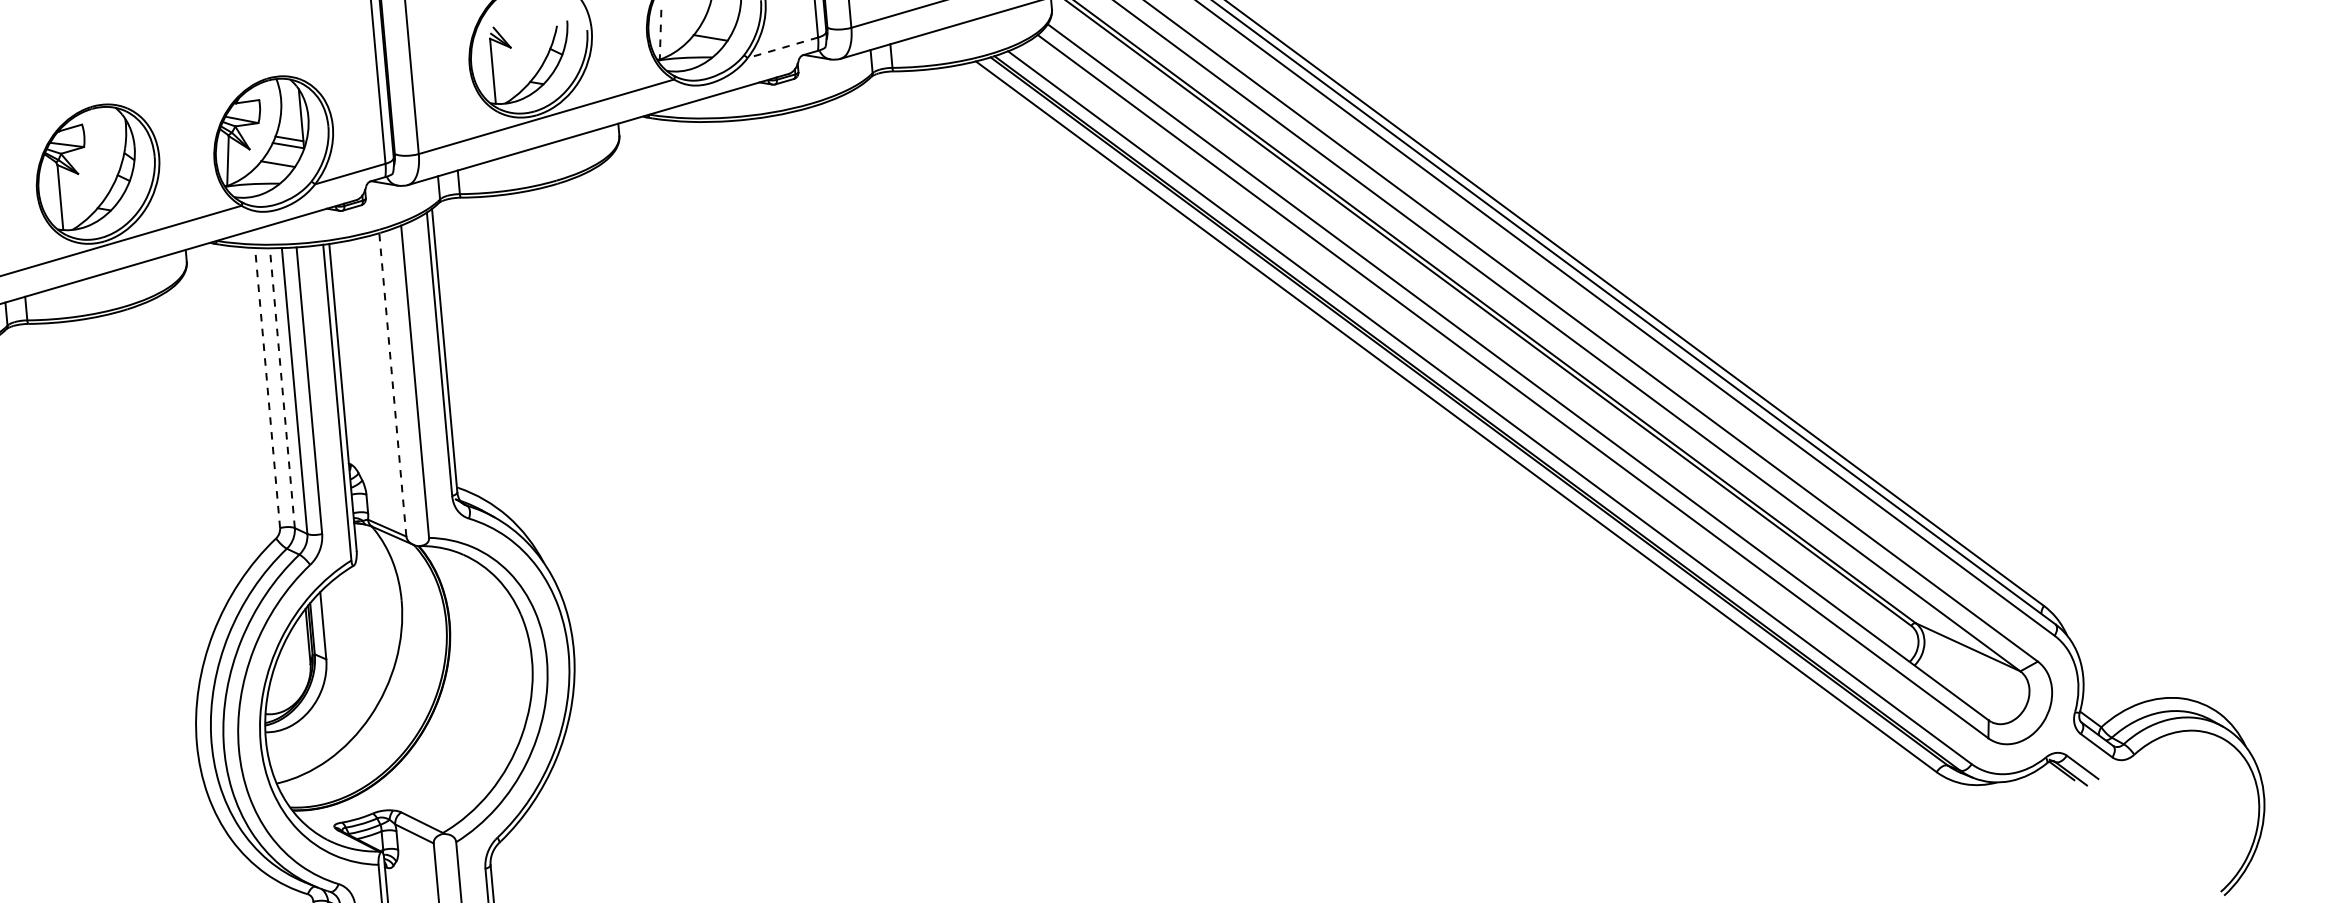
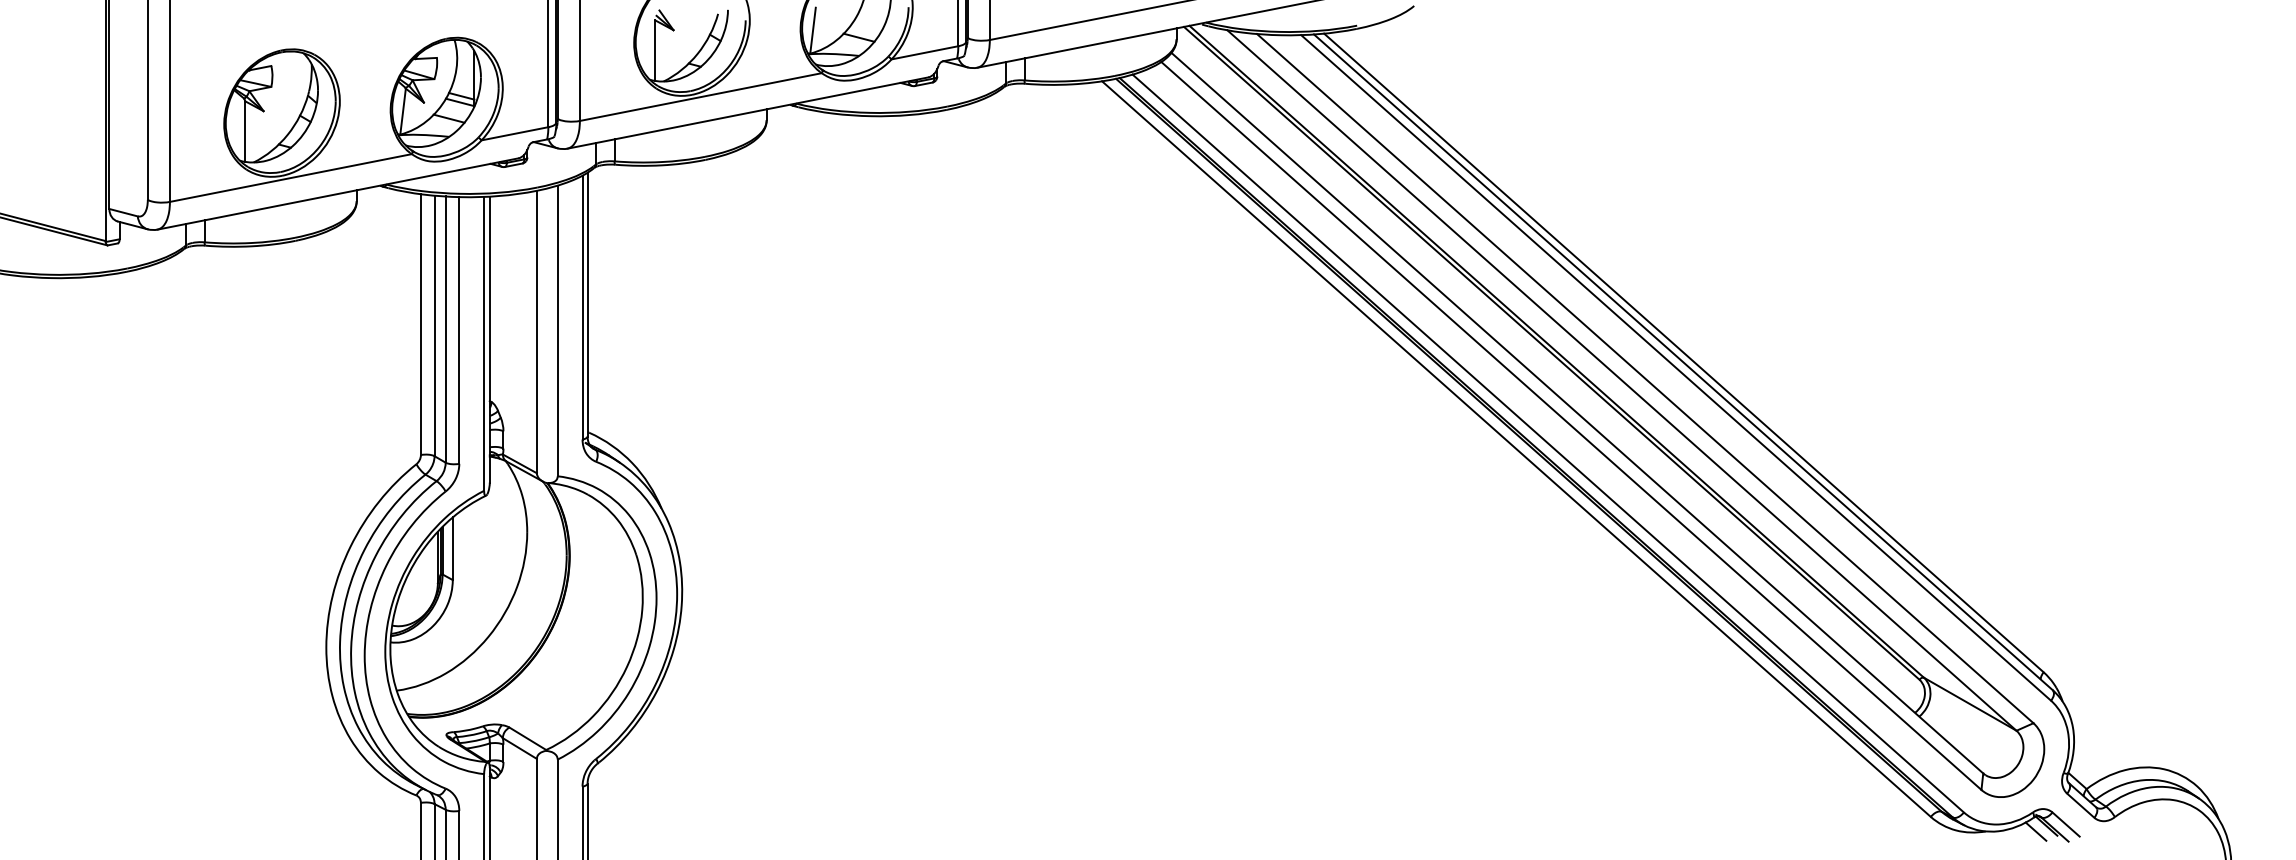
line: (660, 35) -> (812, 31), dashed -> solid
line: (782, 47) -> (924, 52), dashed -> solid
line: (392, 384) -> (536, 331), dashed -> solid
line: (267, 387) -> (420, 324), dashed -> solid
line: (282, 387) -> (434, 325), dashed -> solid
line: (2050, 777) -> (2035, 831), added

